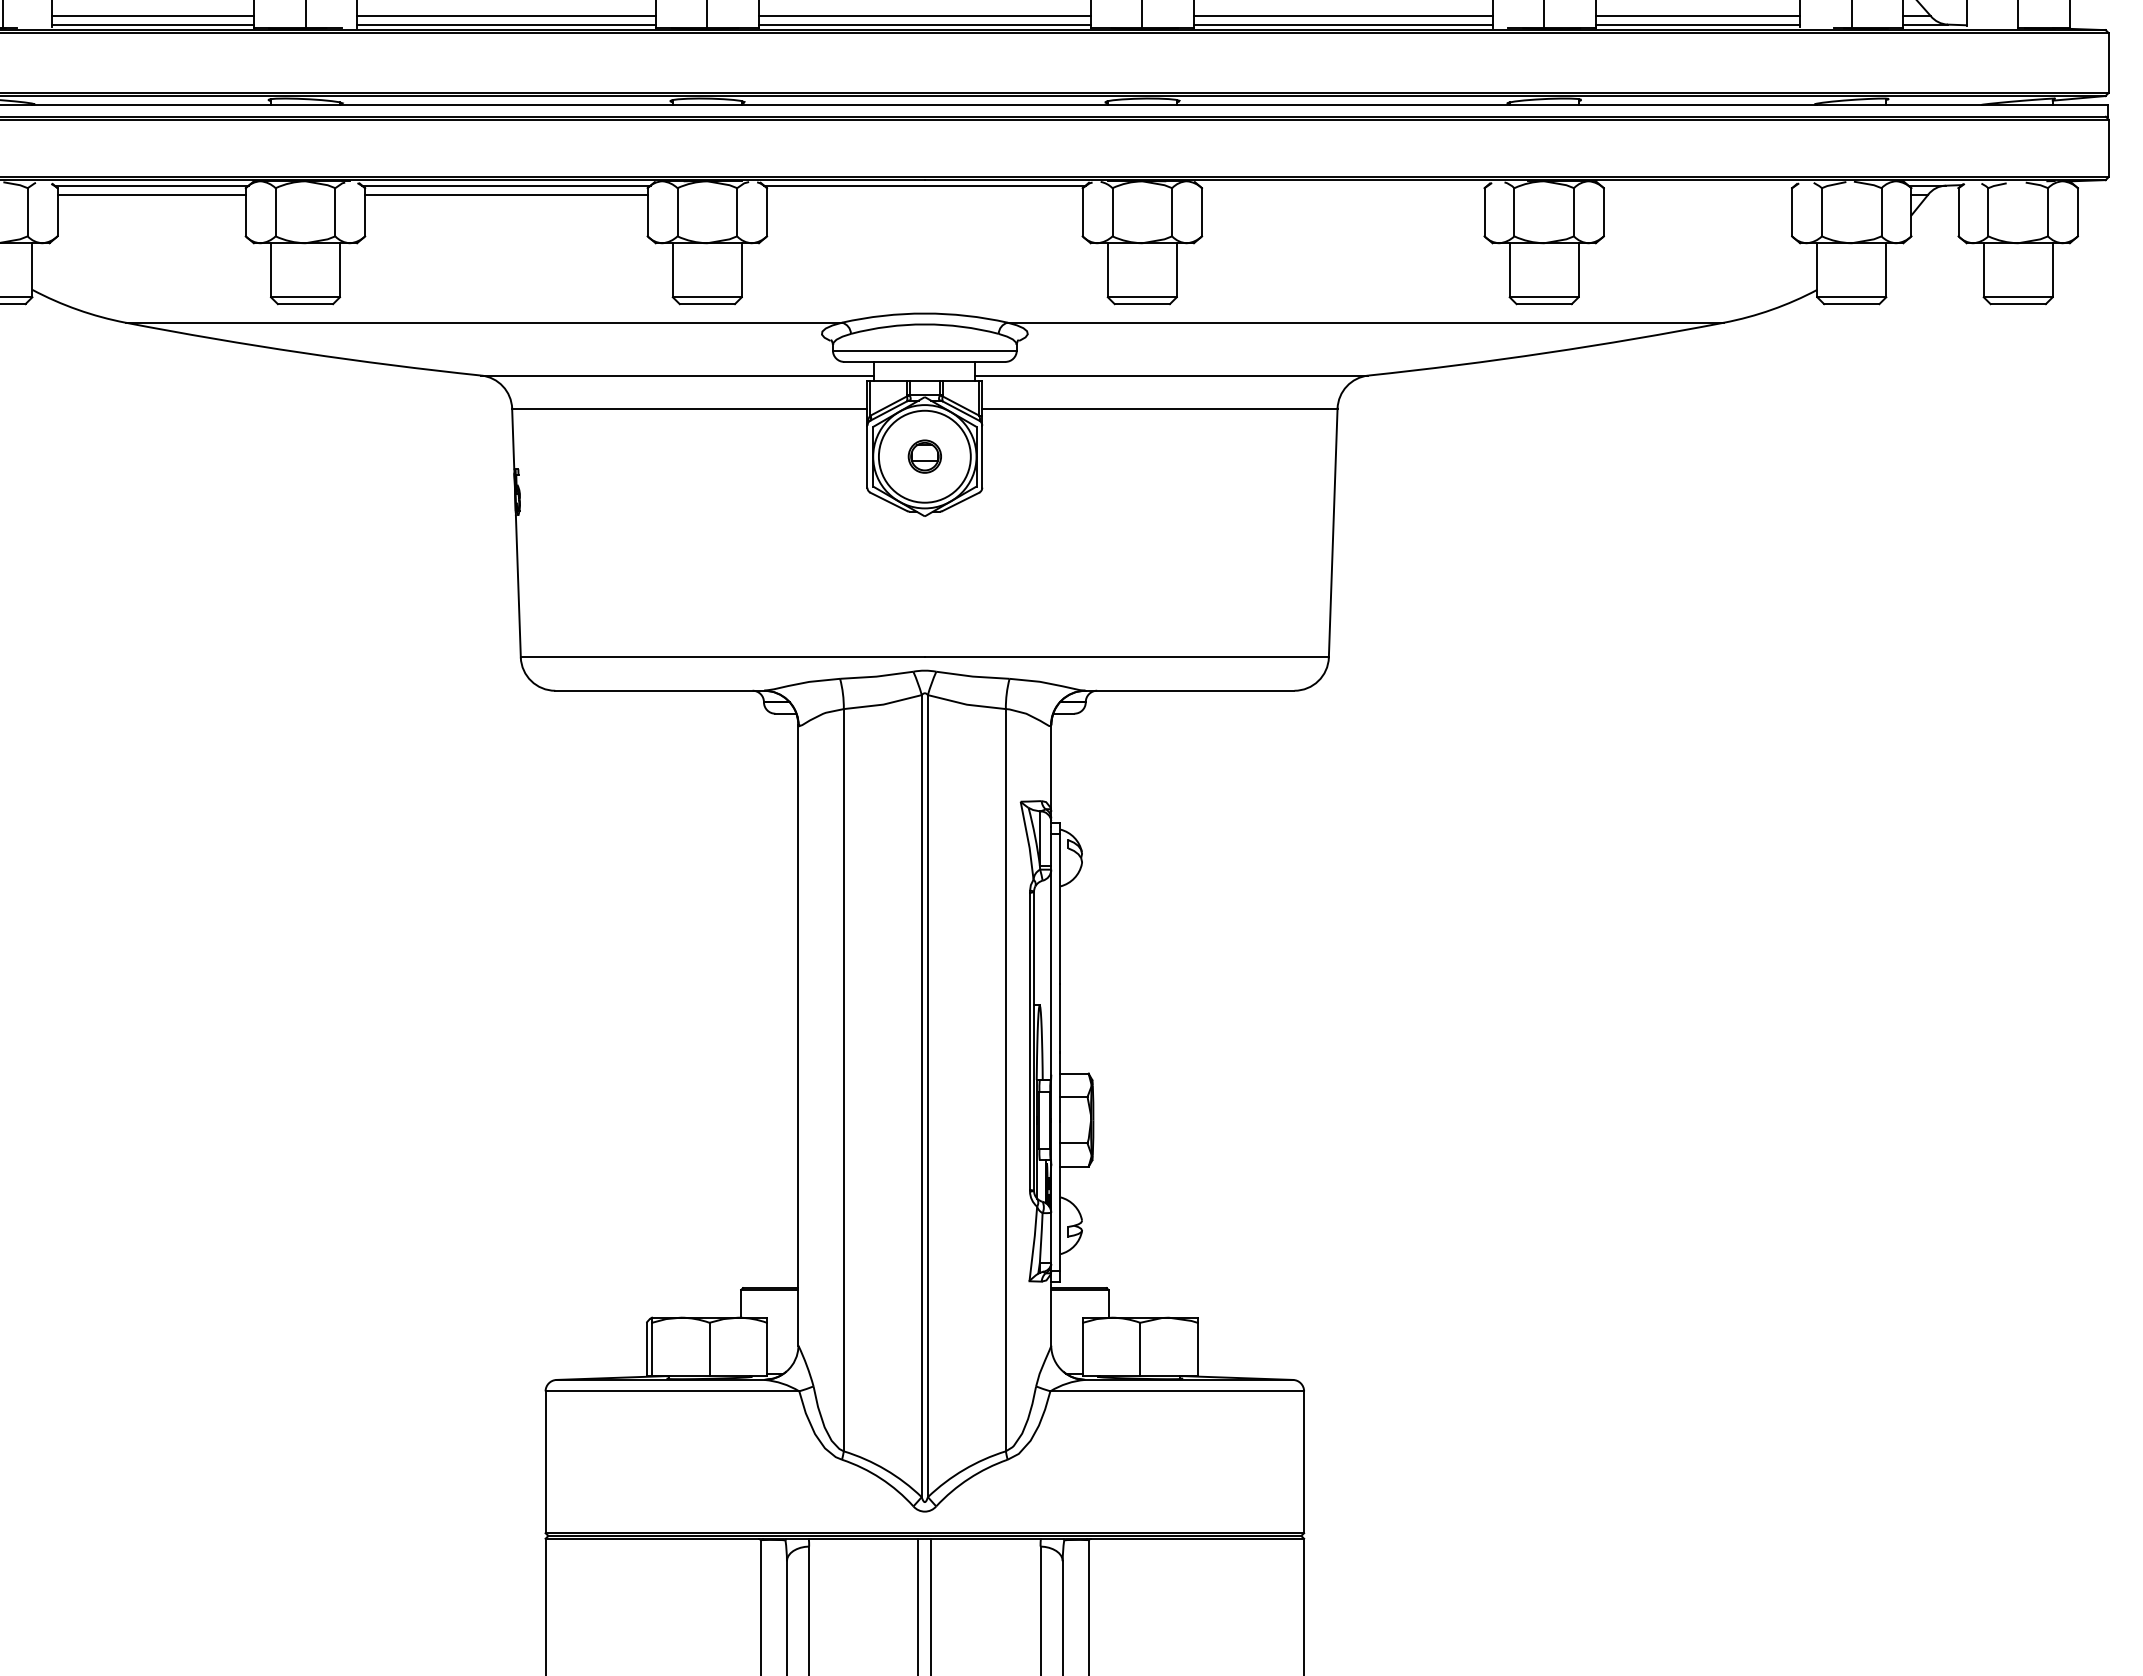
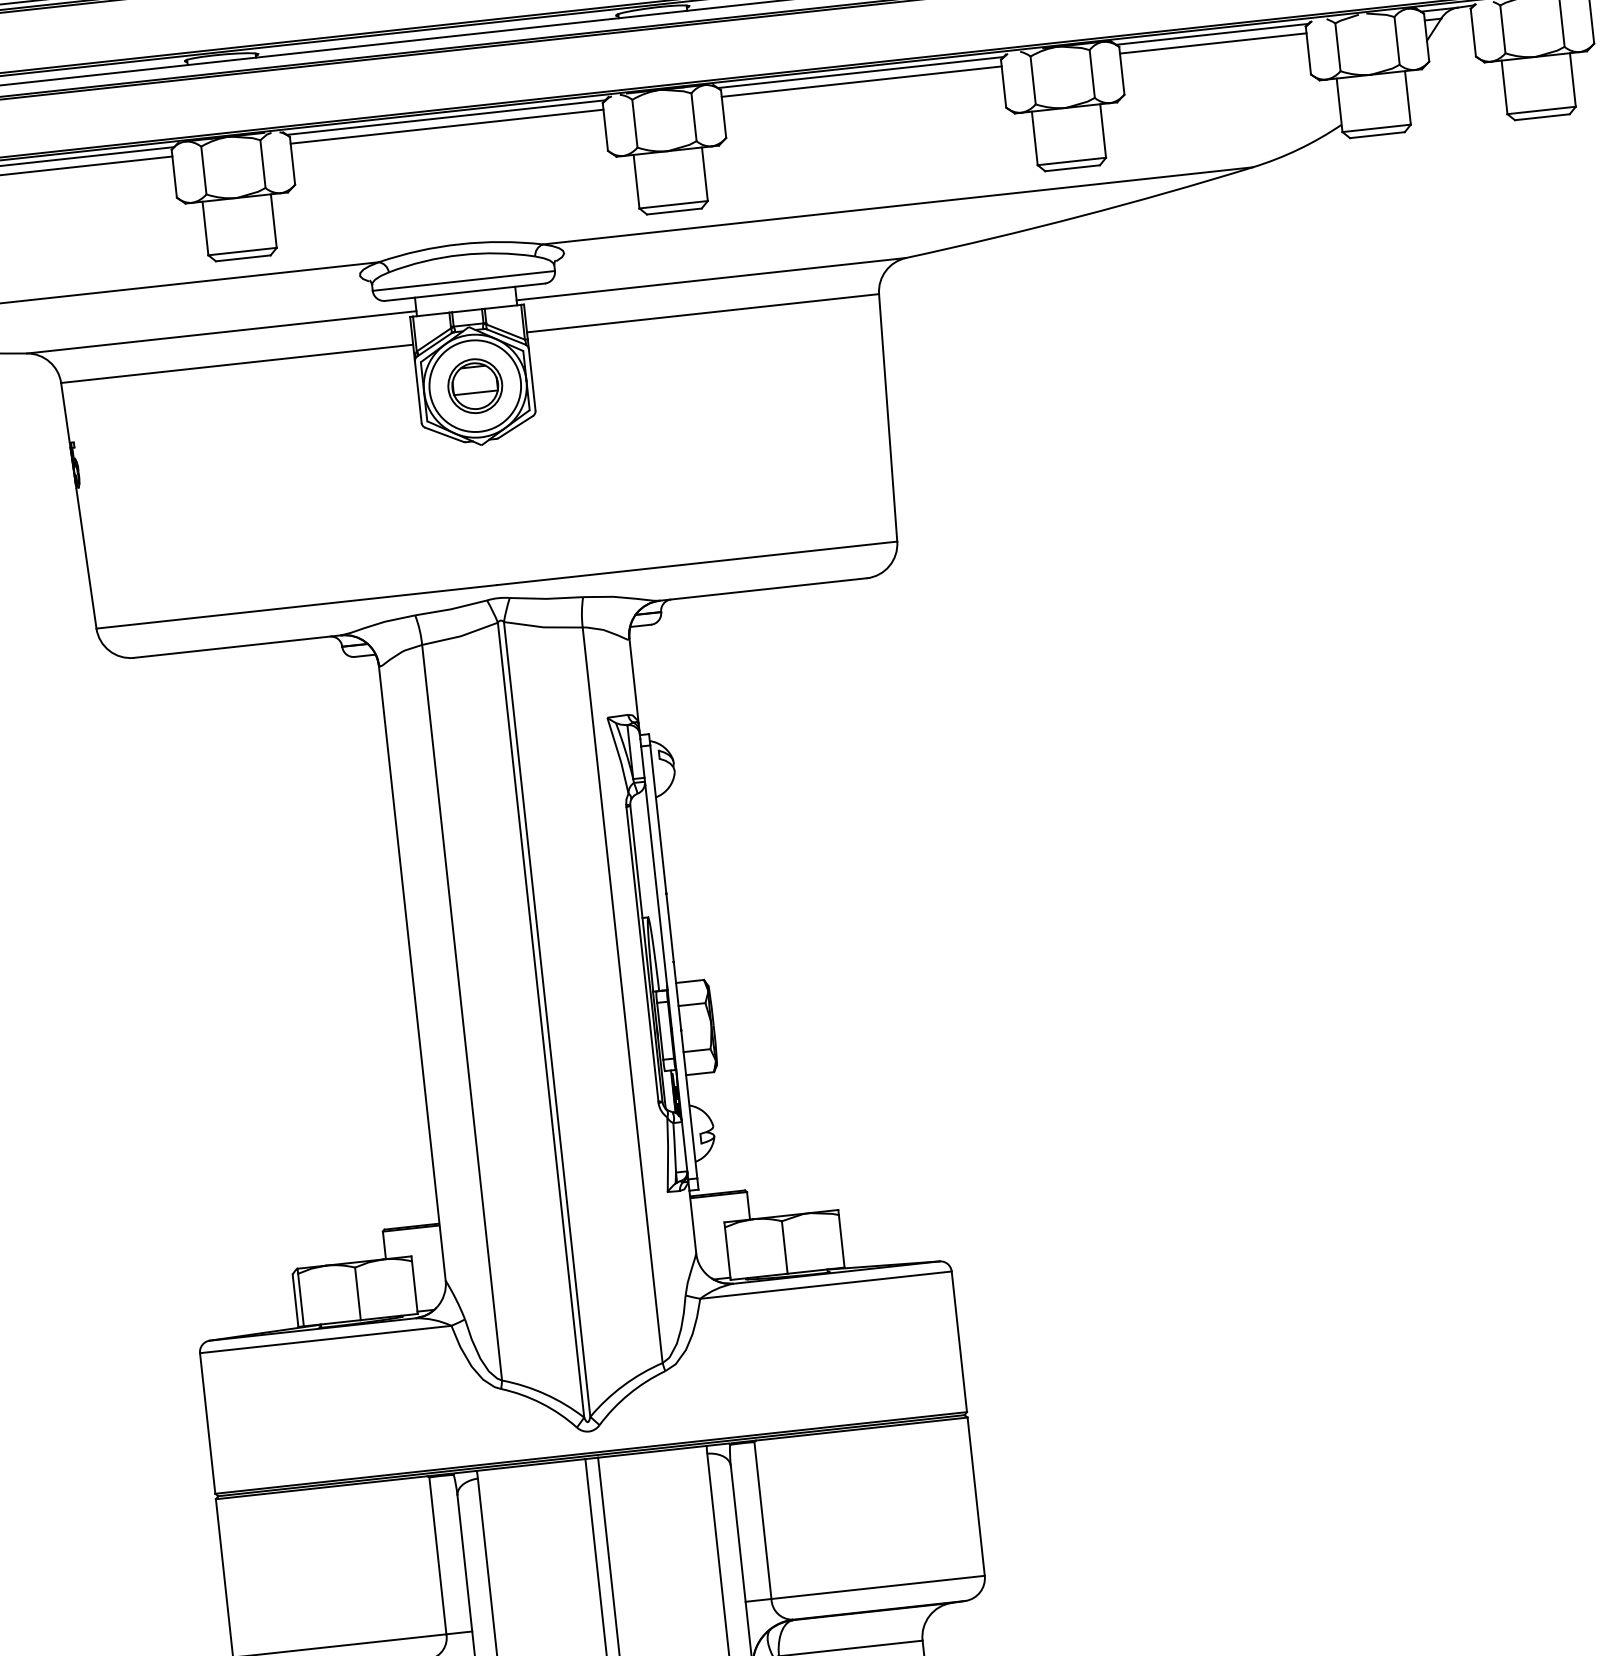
line: (1343, 185) -> (860, 72), added
line: (1697, 185) -> (1211, 34), added
line: (924, 194) -> (446, 126), added
line: (1343, 194) -> (861, 81), added
line: (1697, 194) -> (1212, 43), added
part: (924, 456) -> (474, 385), size x1.67

